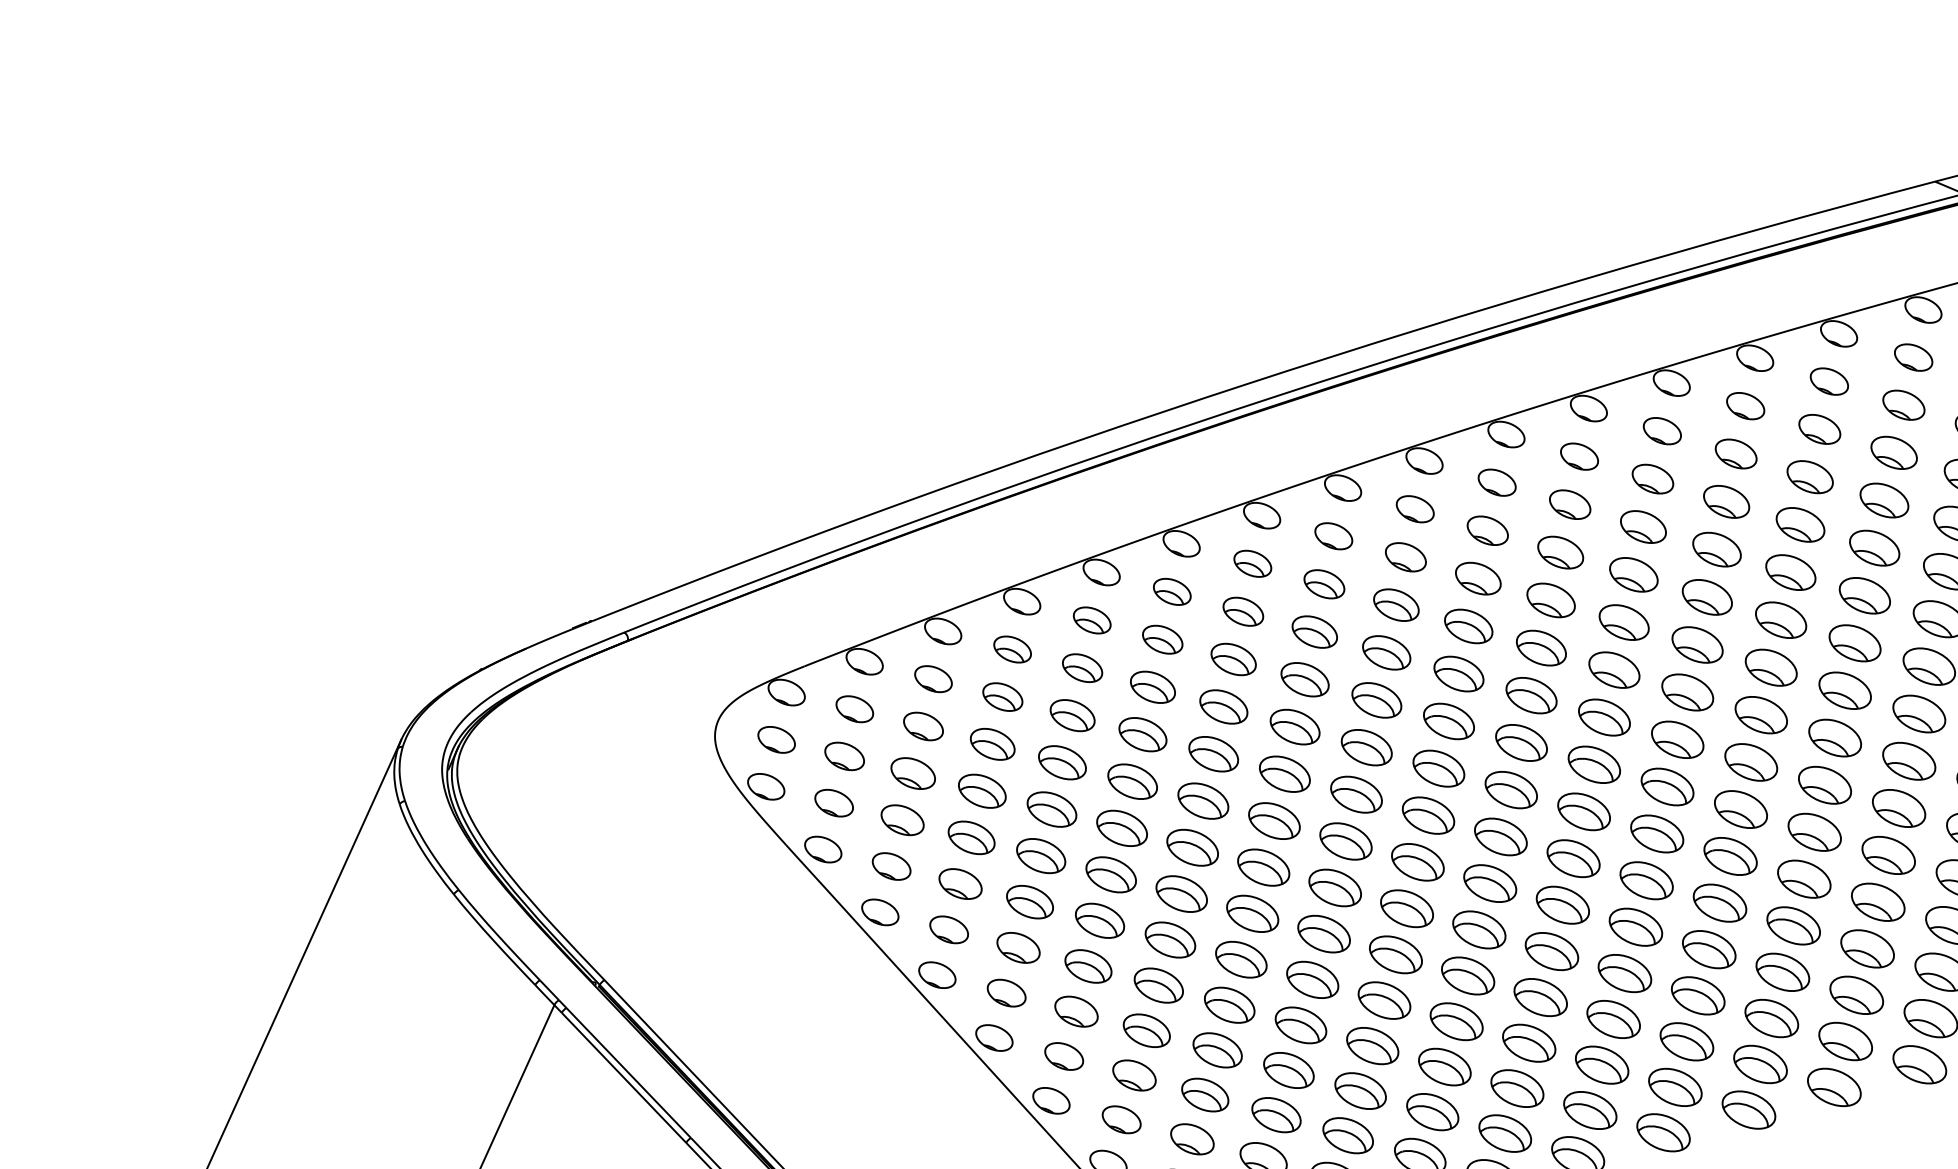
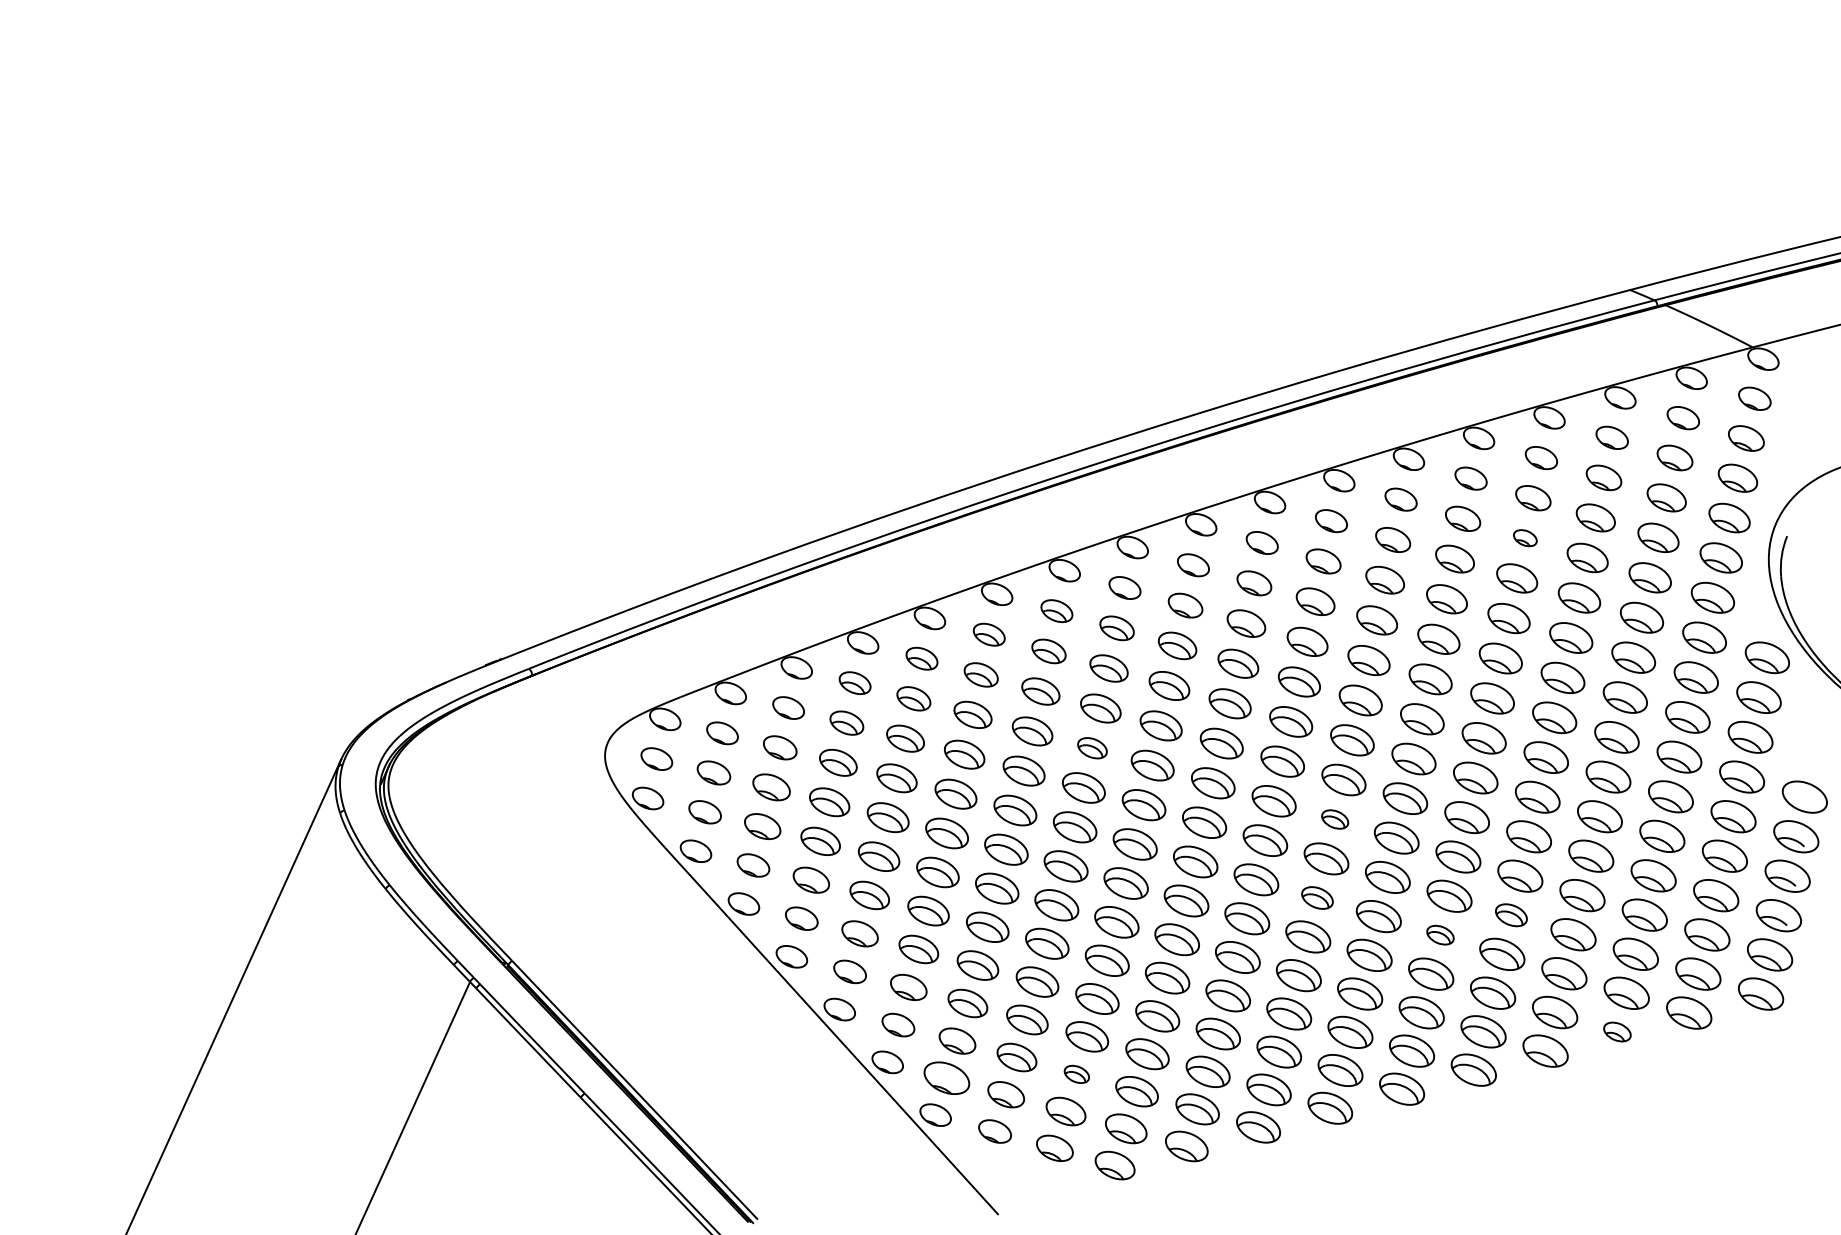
part: (1810, 476) -> (1525, 537), size x0.6
part: (1295, 726) -> (1092, 747), size x0.7
part: (1583, 811) -> (1334, 819), size x0.6
part: (1562, 904) -> (1317, 897), size x0.7
part: (1793, 924) -> (1511, 914), size x0.7
part: (1709, 948) -> (1440, 934), size x0.6
part: (1919, 1064) -> (1617, 1031), size x0.6
part: (1276, 1115) -> (1076, 1074), size x0.6
part: (1121, 1120) -> (946, 1078), size x1.4

